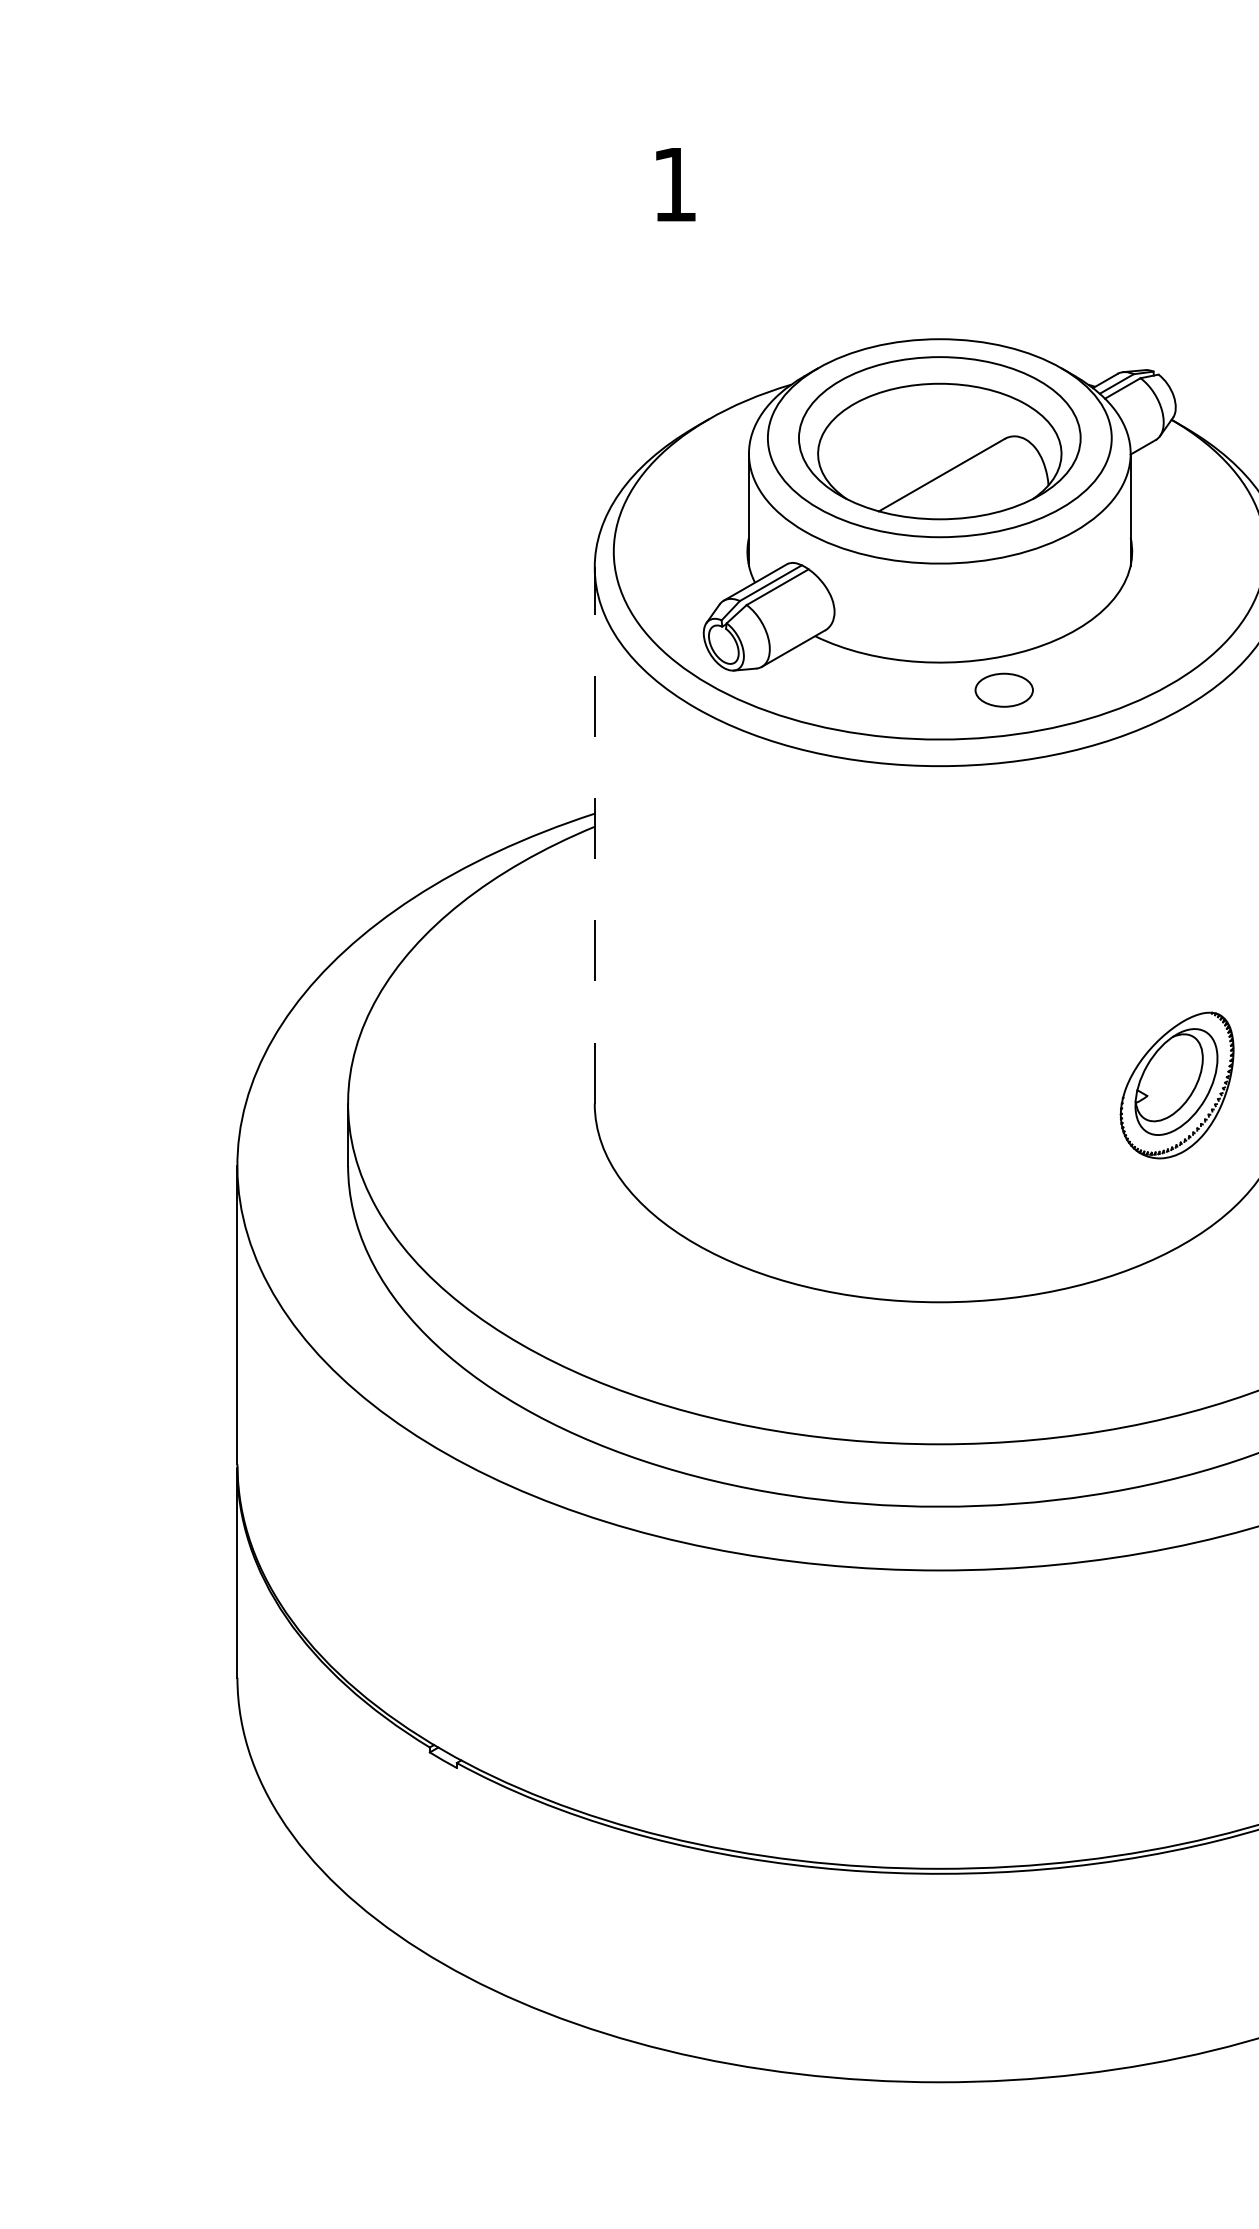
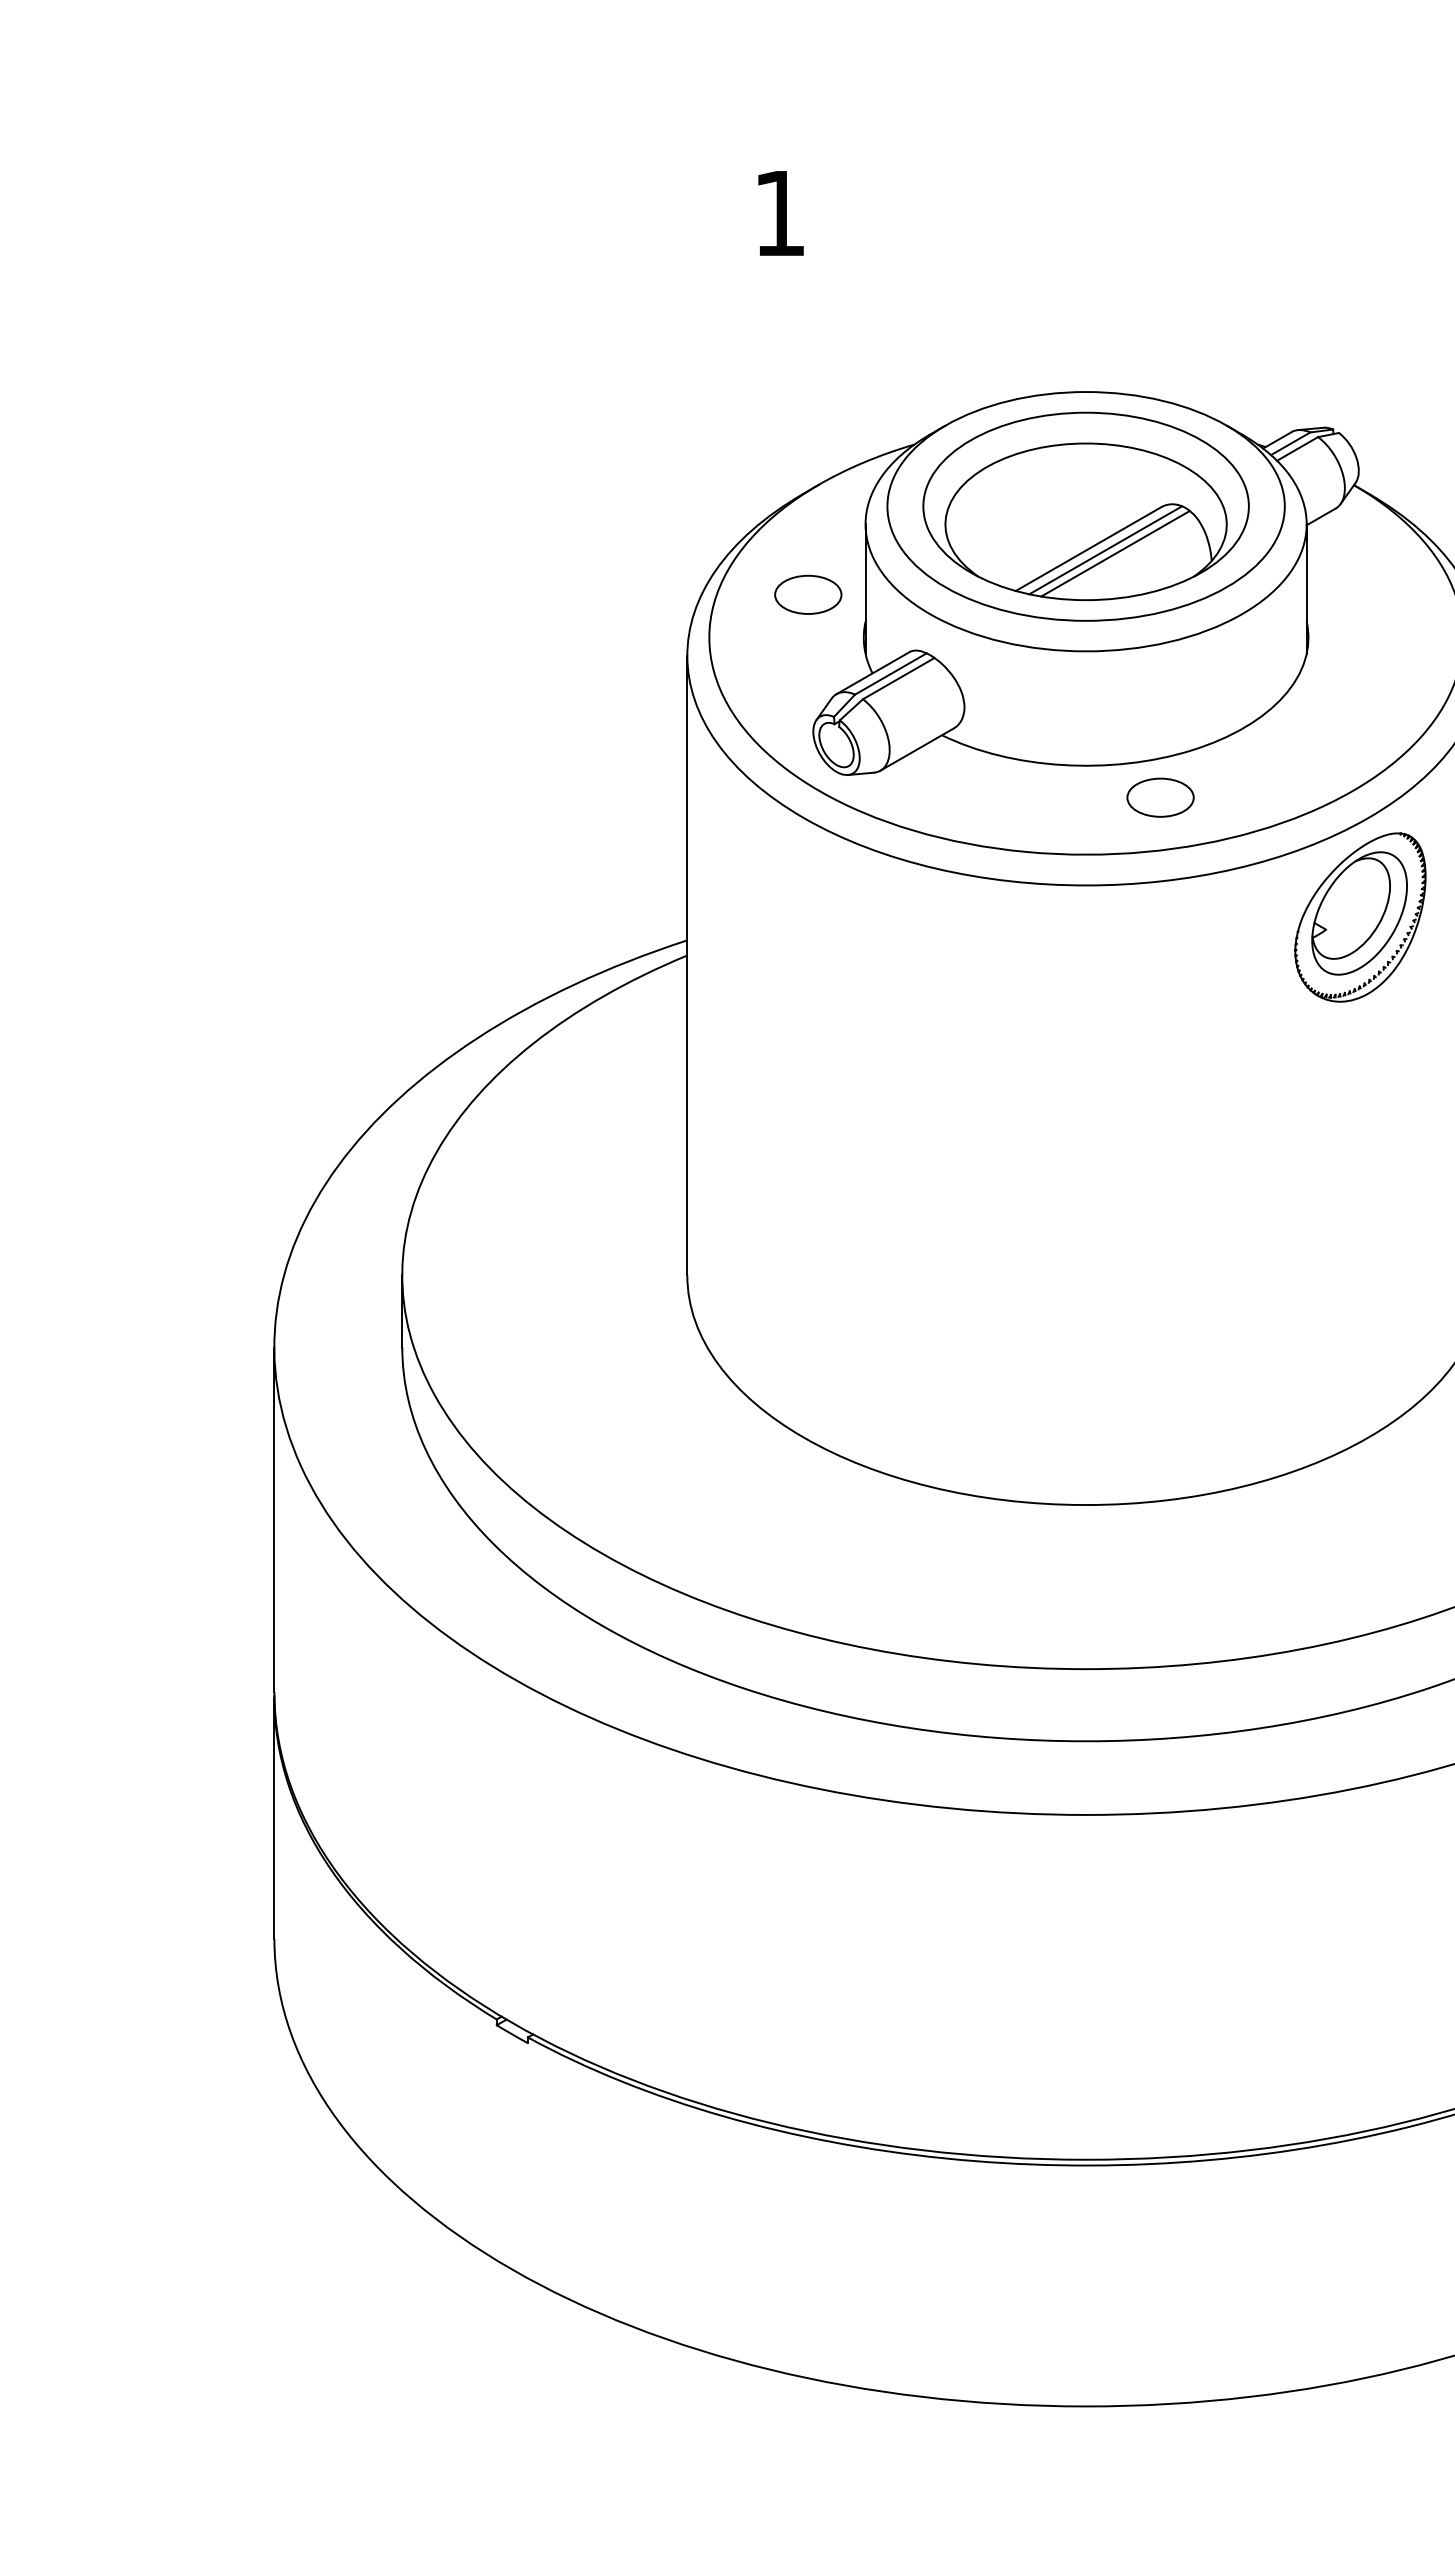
line: (956, 476) -> (1105, 550), added
line: (965, 478) -> (1115, 553), added
part: (699, 514) -> (808, 594), added
line: (594, 835) -> (687, 965), dashed -> solid
part: (1177, 1085) -> (1360, 917), moved

